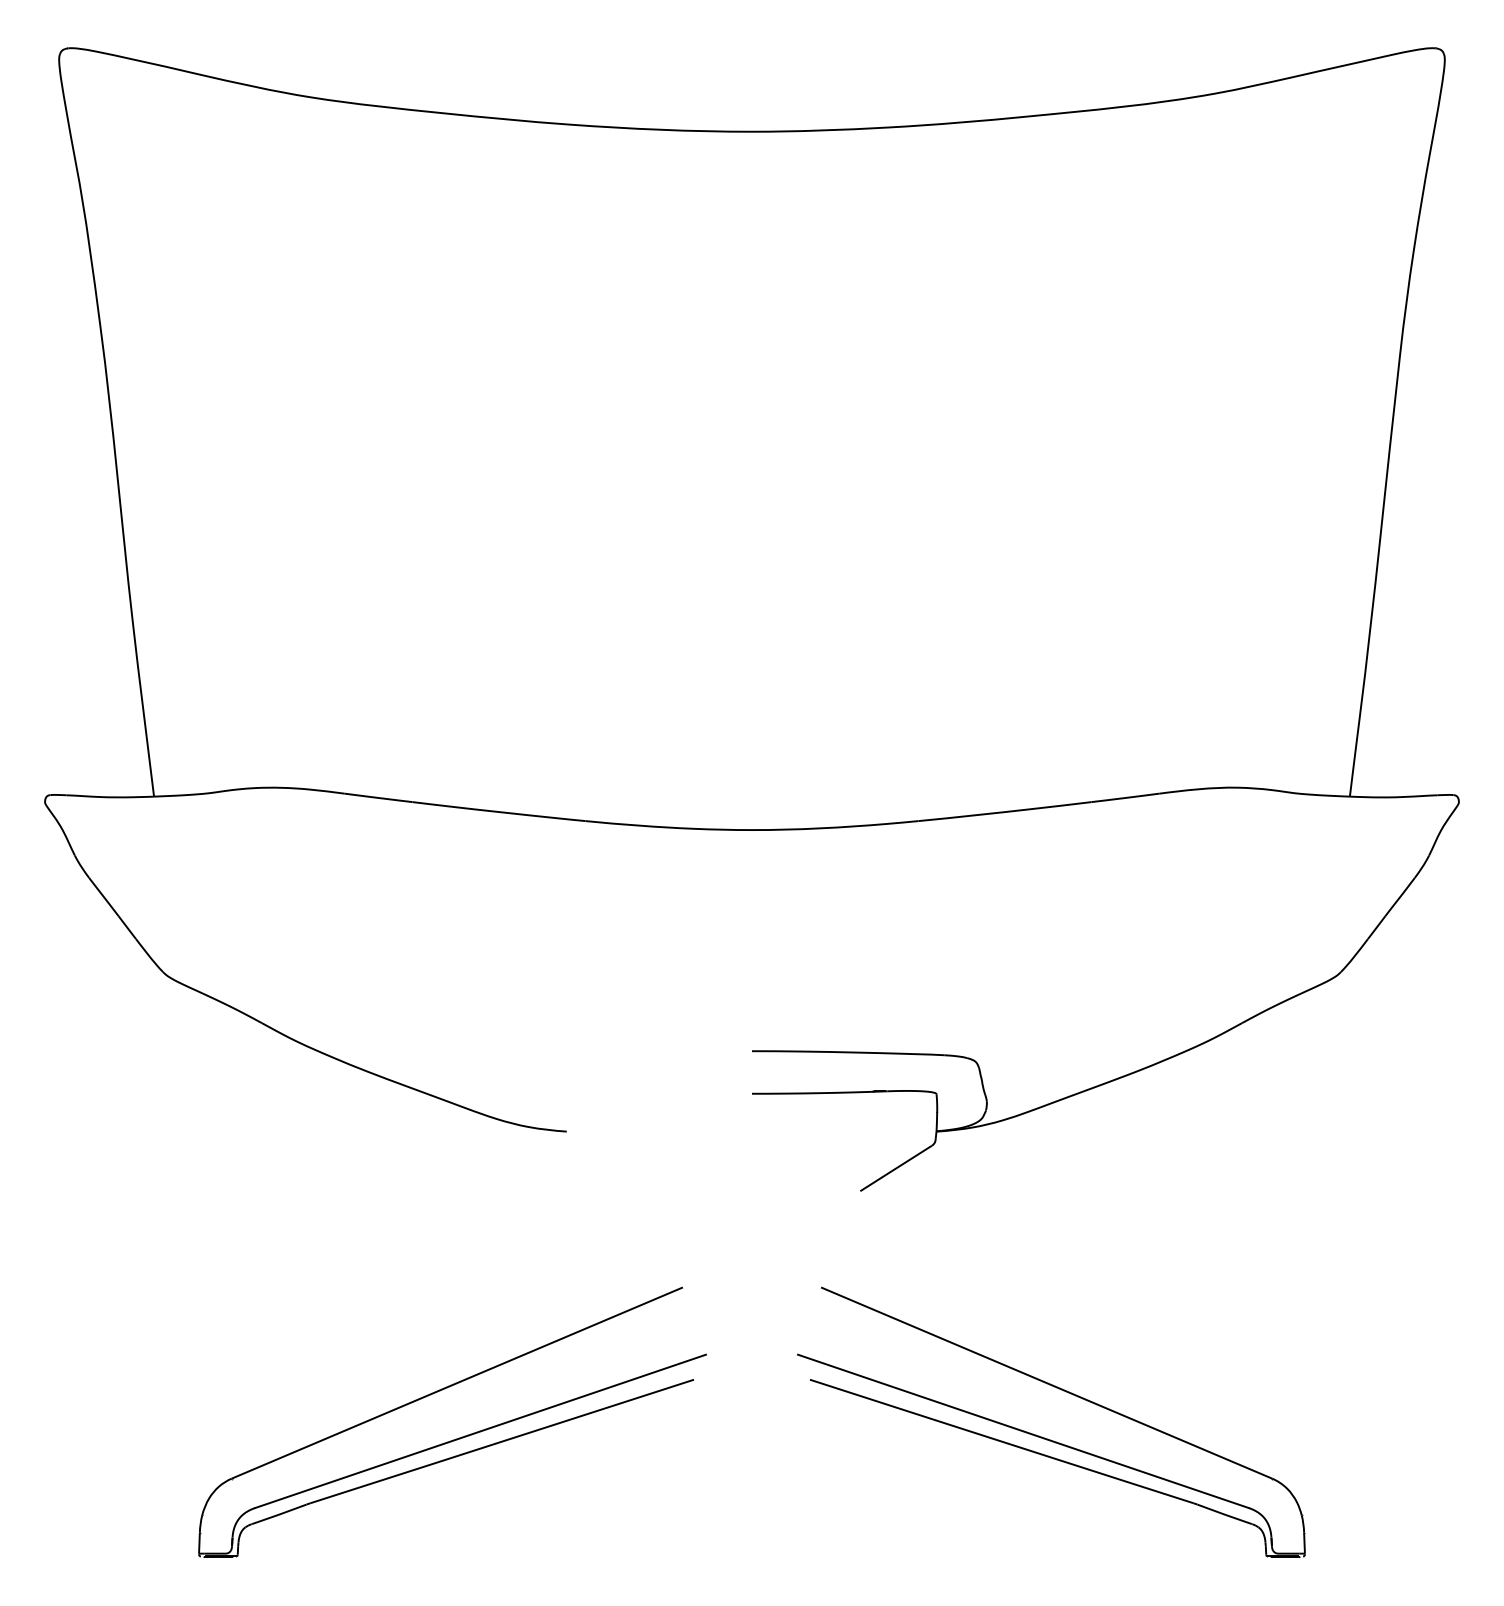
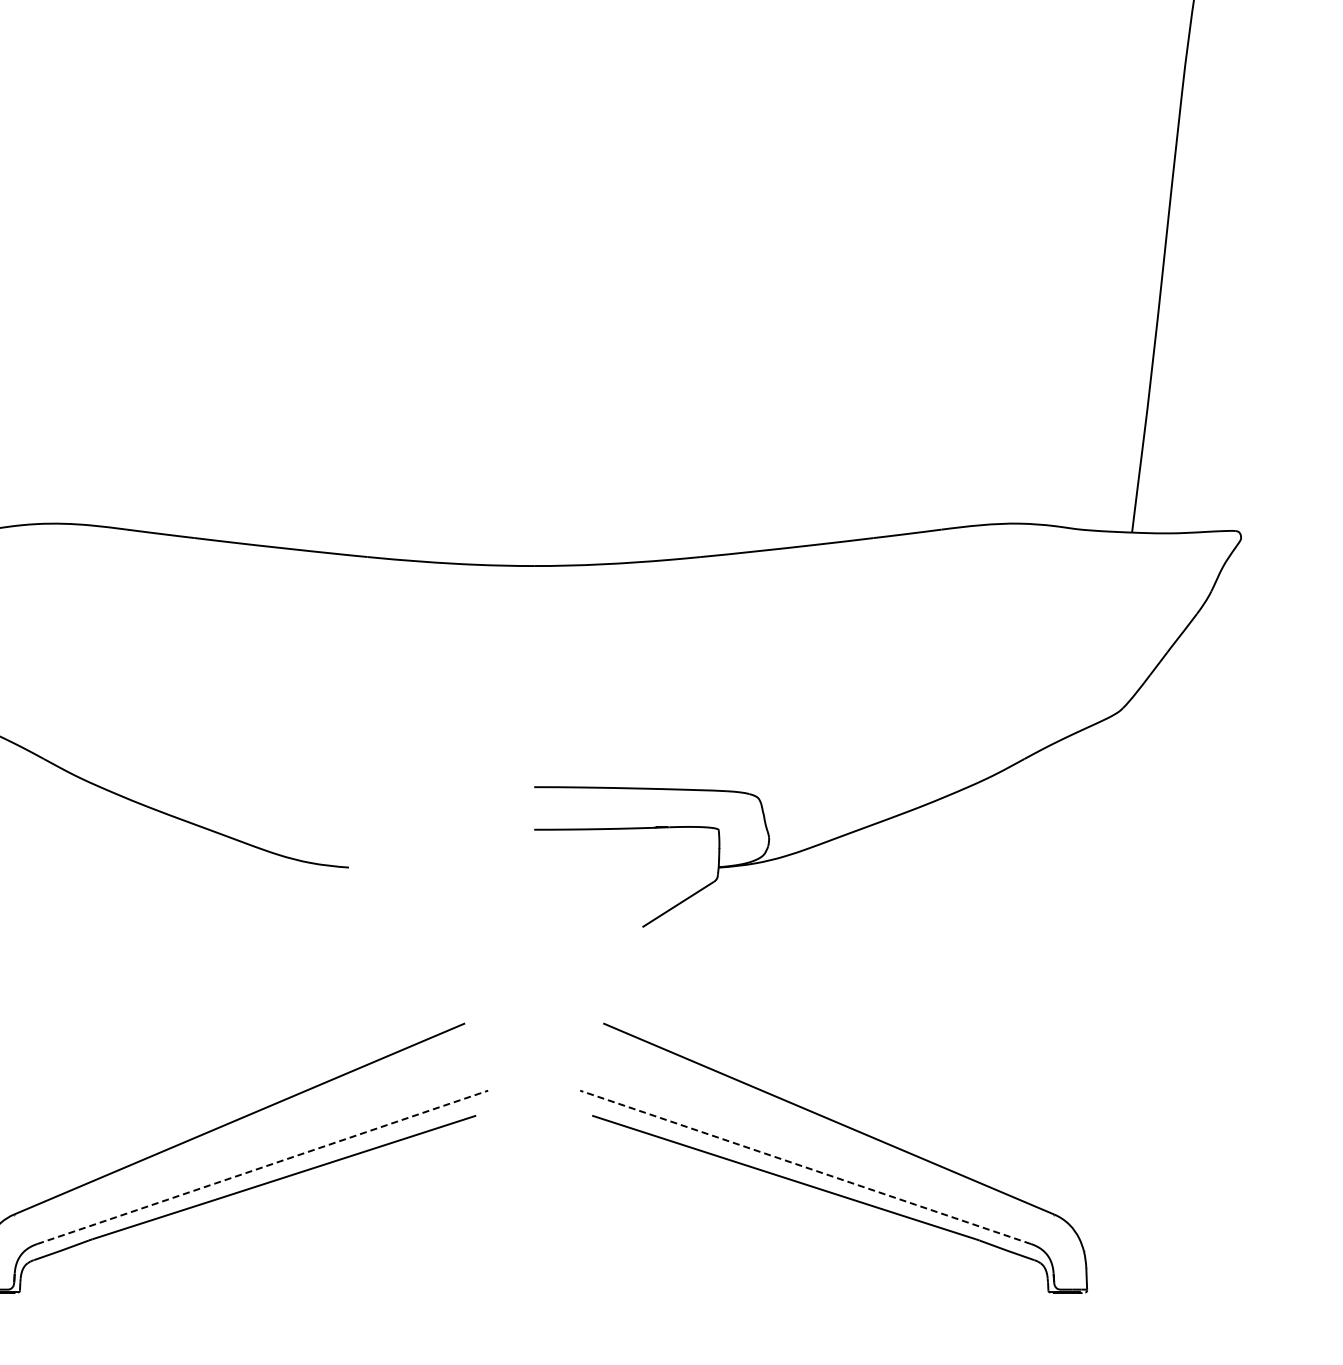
line: (480, 1431) -> (262, 1167), solid -> dashed
line: (1023, 1431) -> (805, 1167), solid -> dashed

